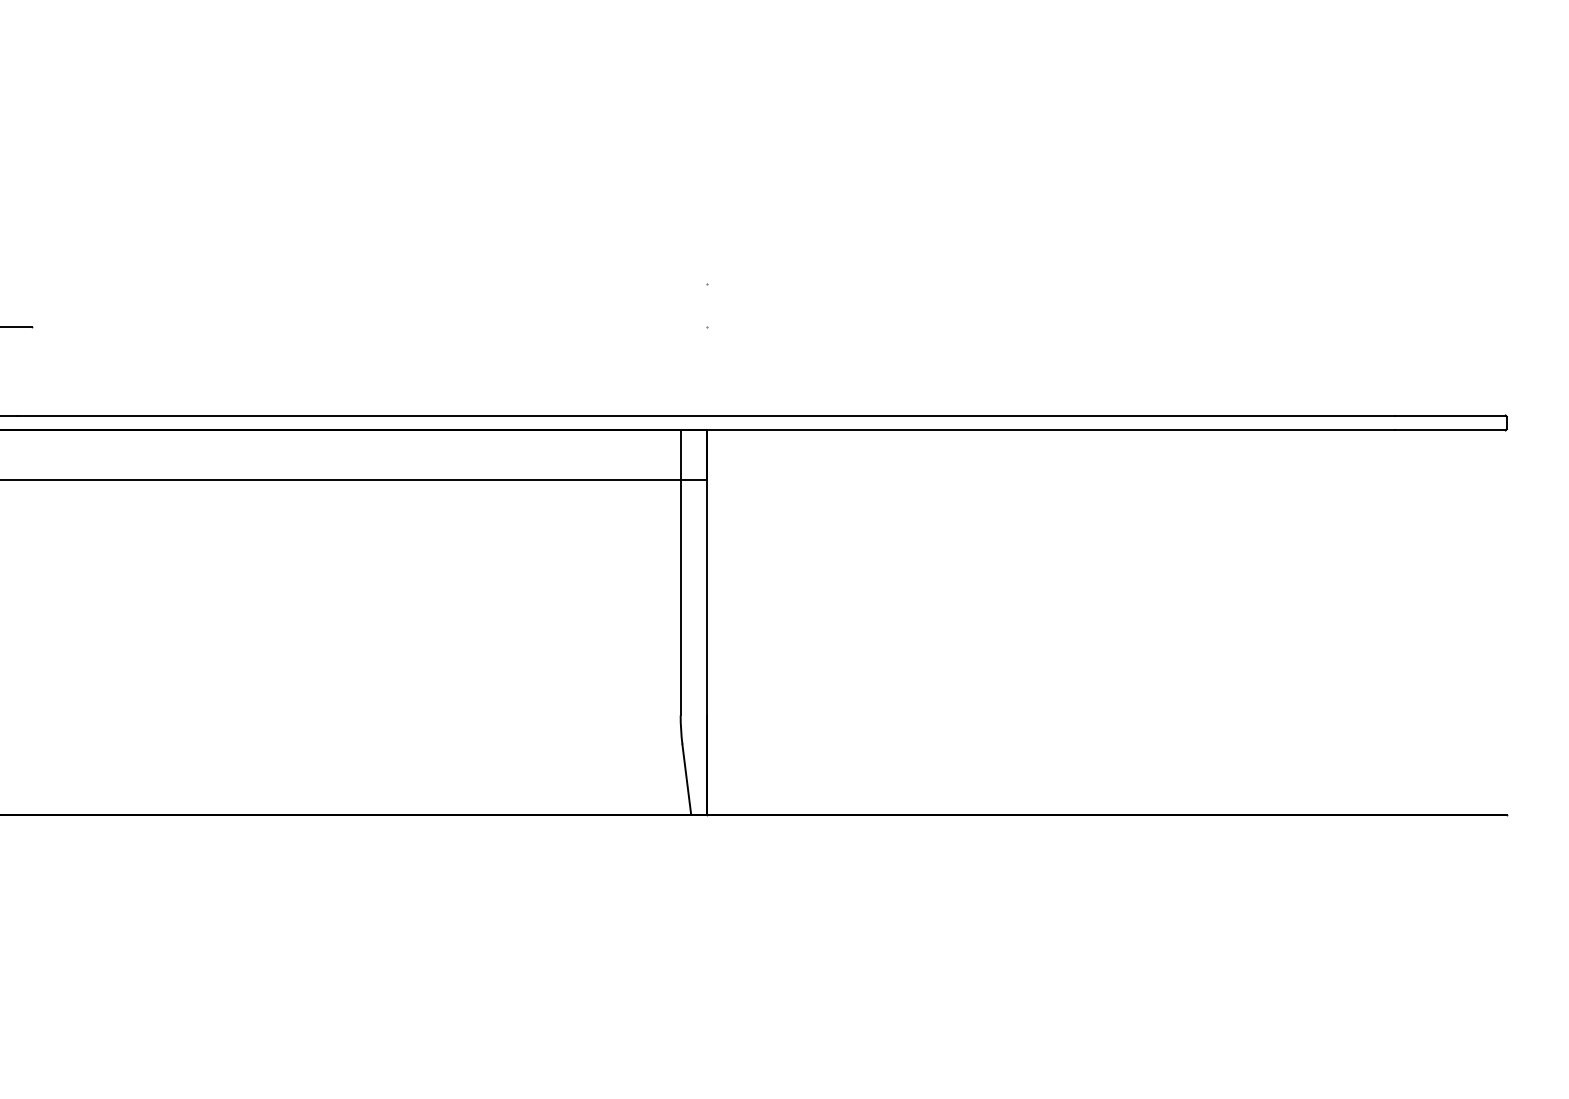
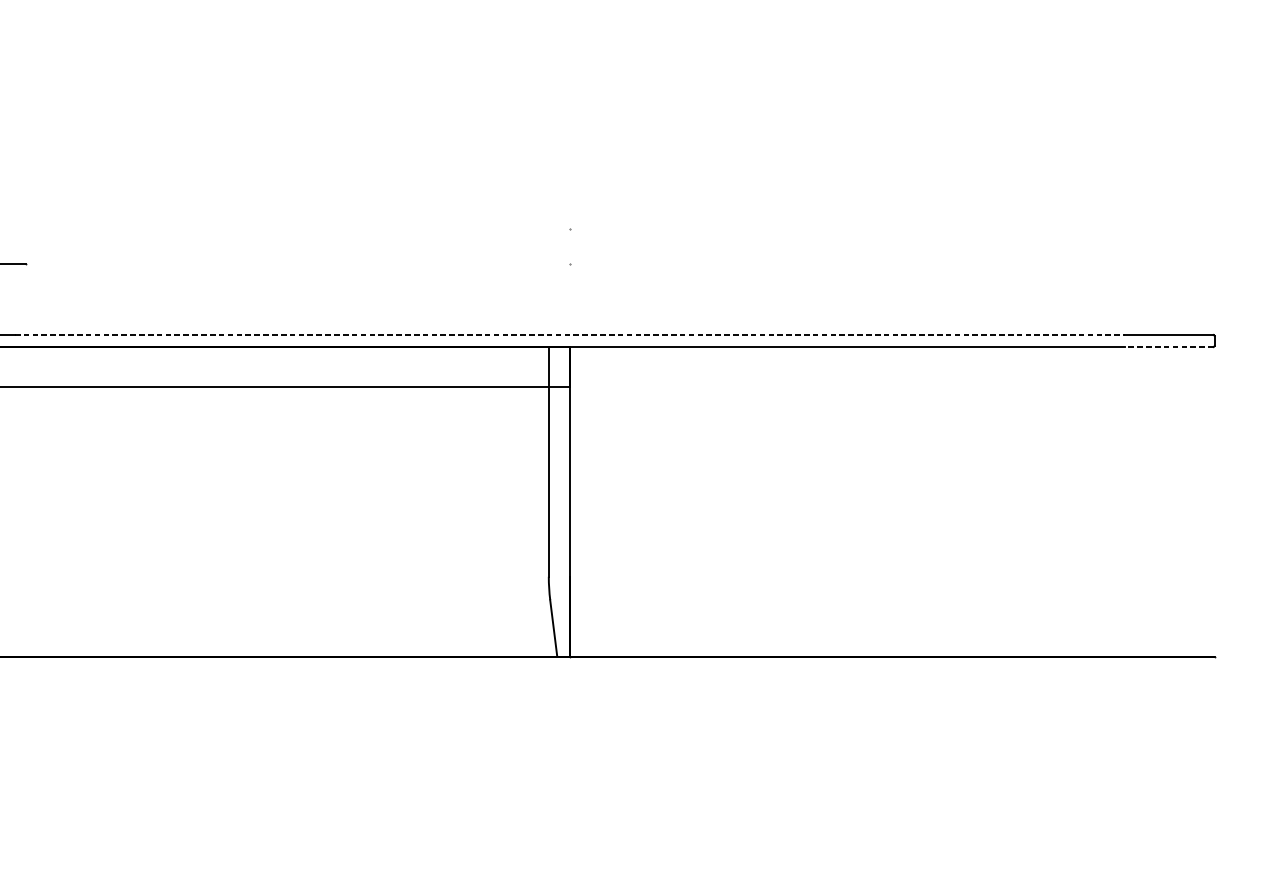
line: (707, 415) -> (570, 334), solid -> dashed
line: (1449, 430) -> (1168, 347), solid -> dashed

